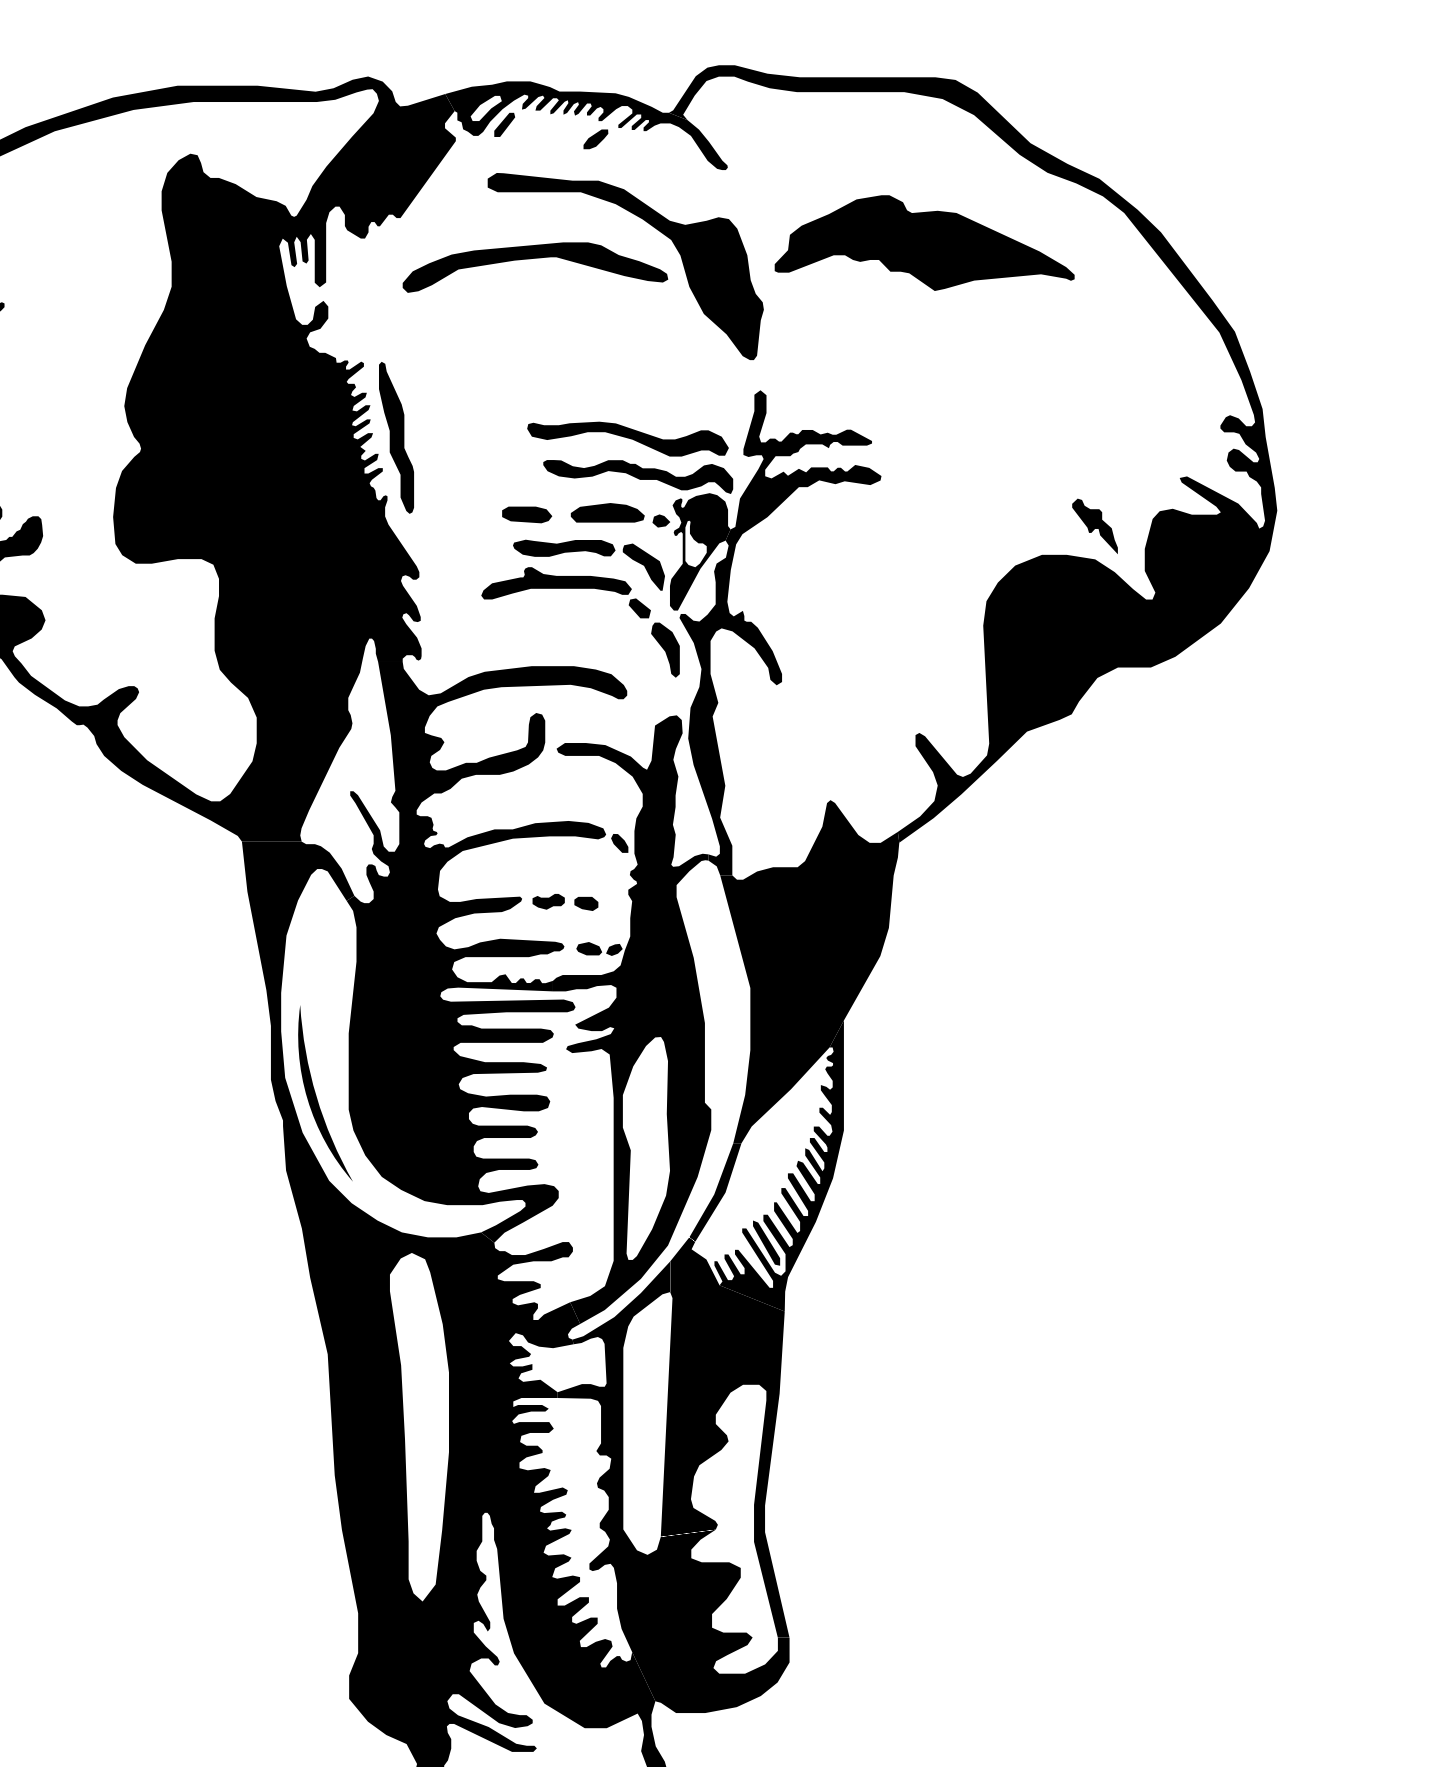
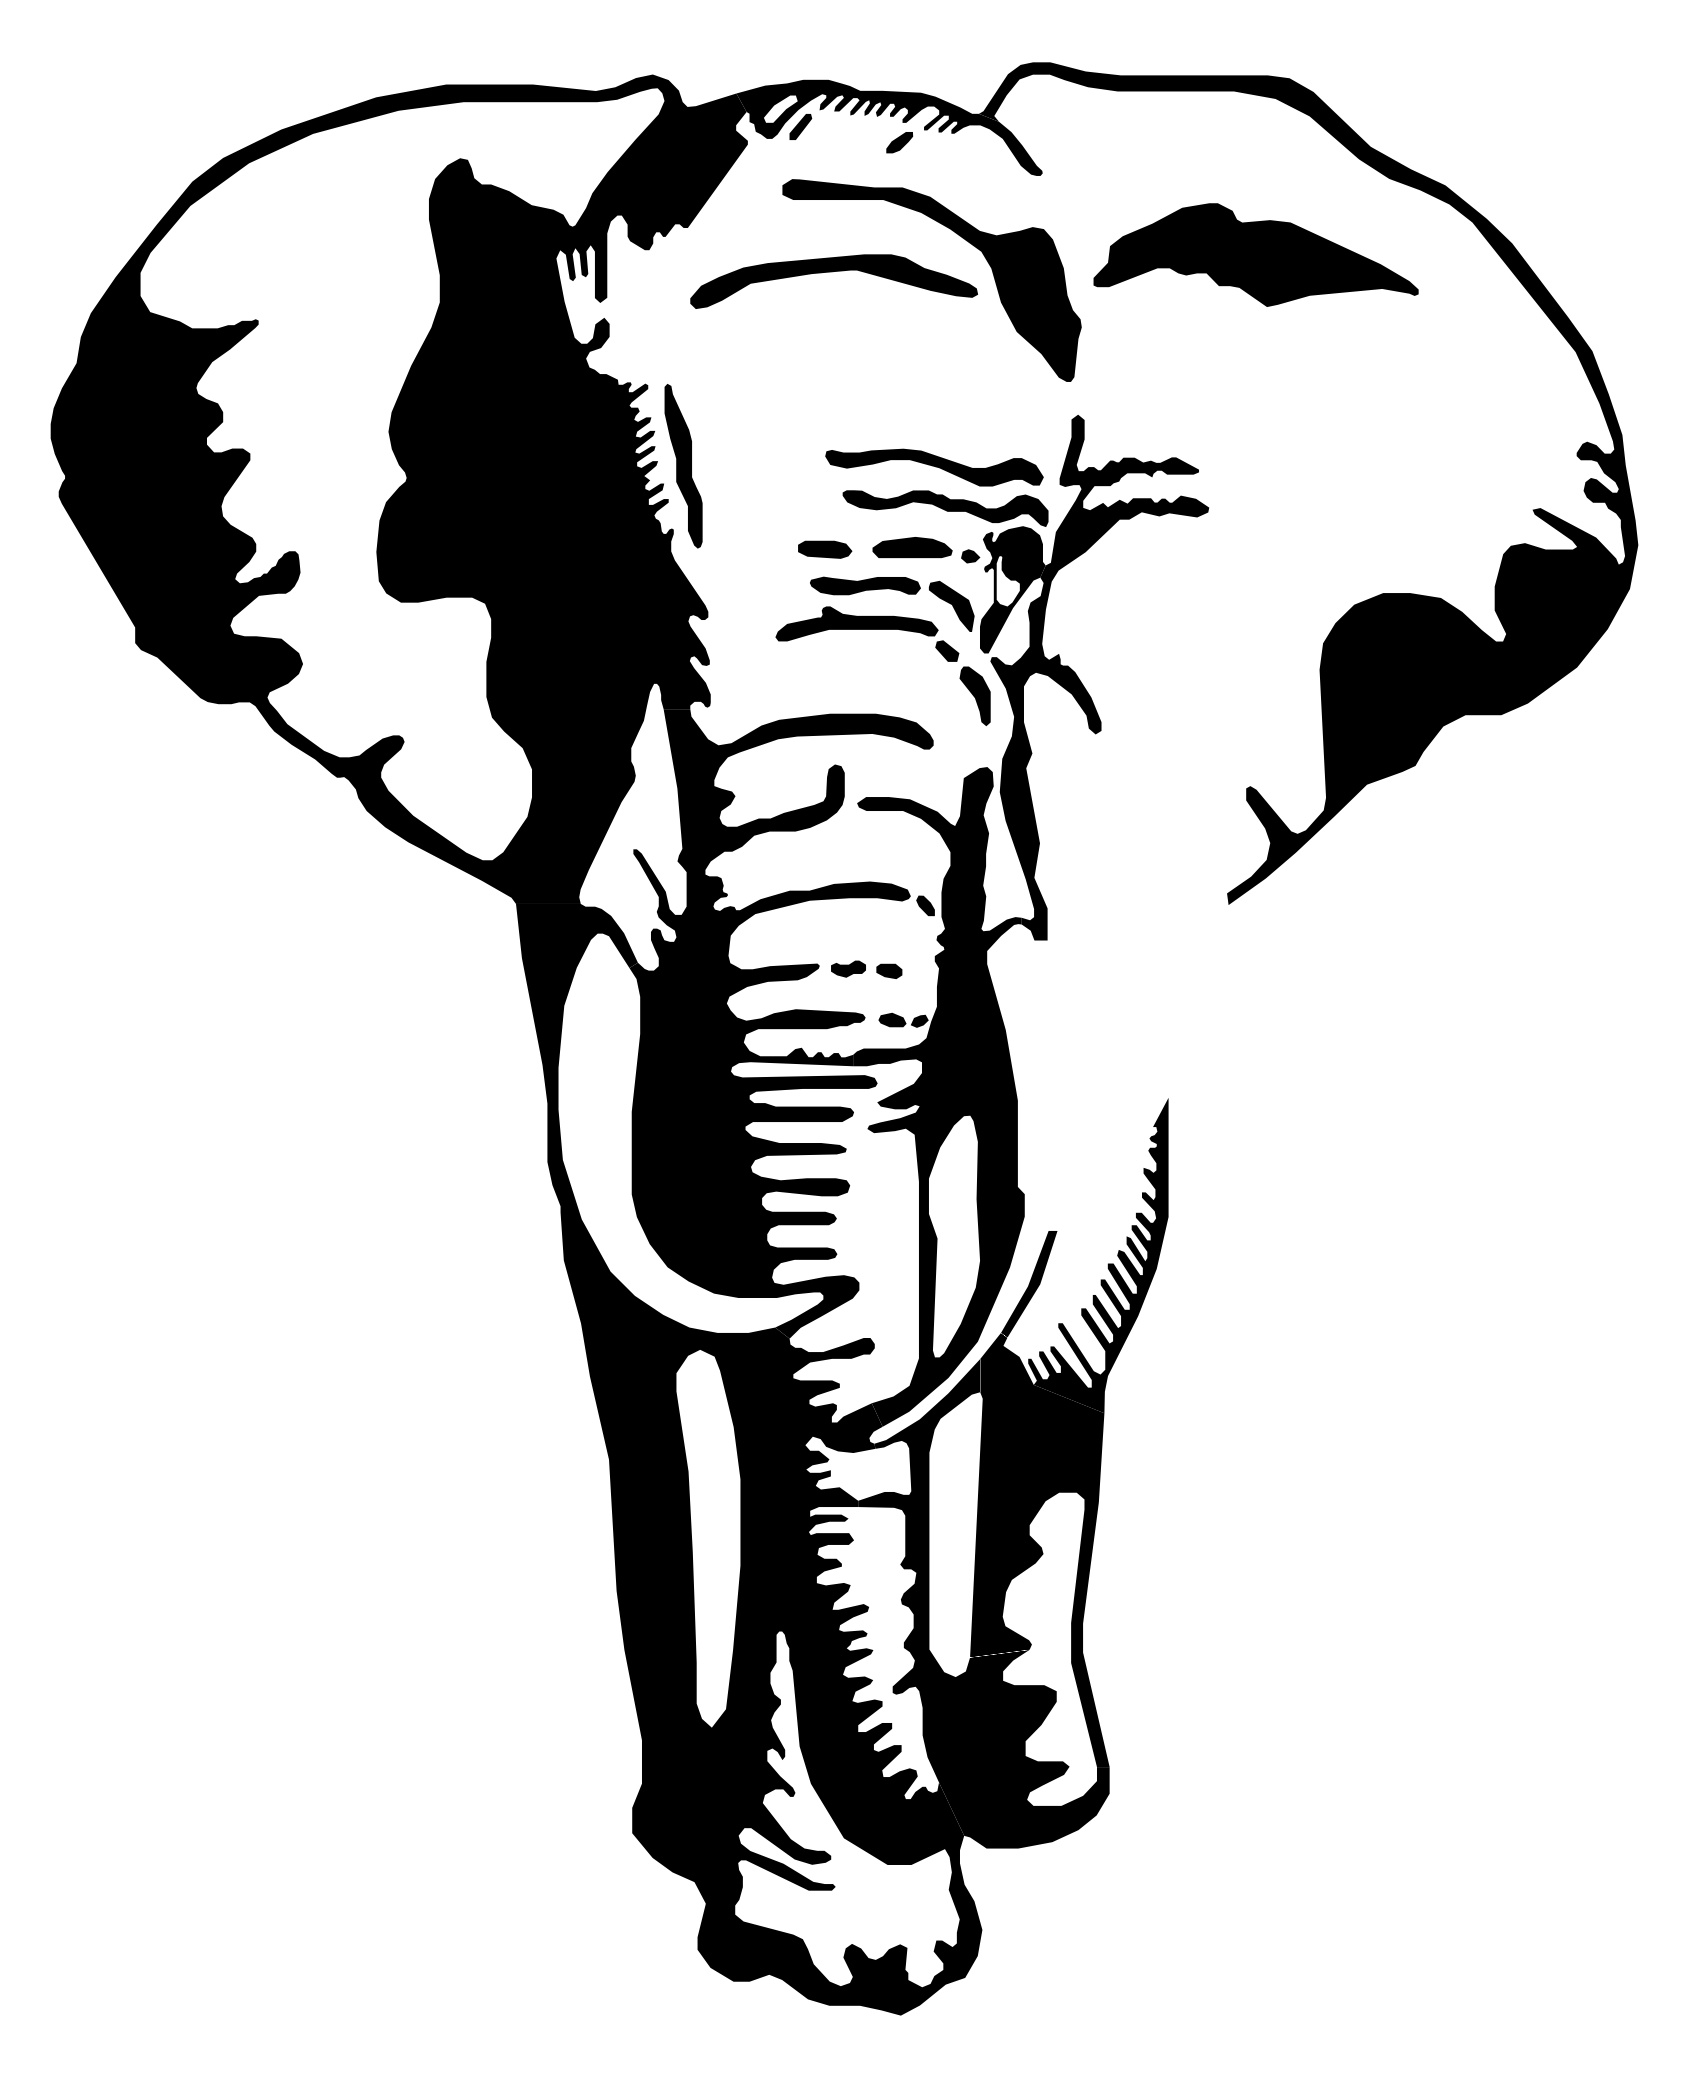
part: (1094, 526) -> (1440, 562), removed
fill: (809, 971) -> (1131, 1044), removed
part: (316, 1093) -> (596, 1177), removed
fill: (766, 1242) -> (1084, 1338), removed

